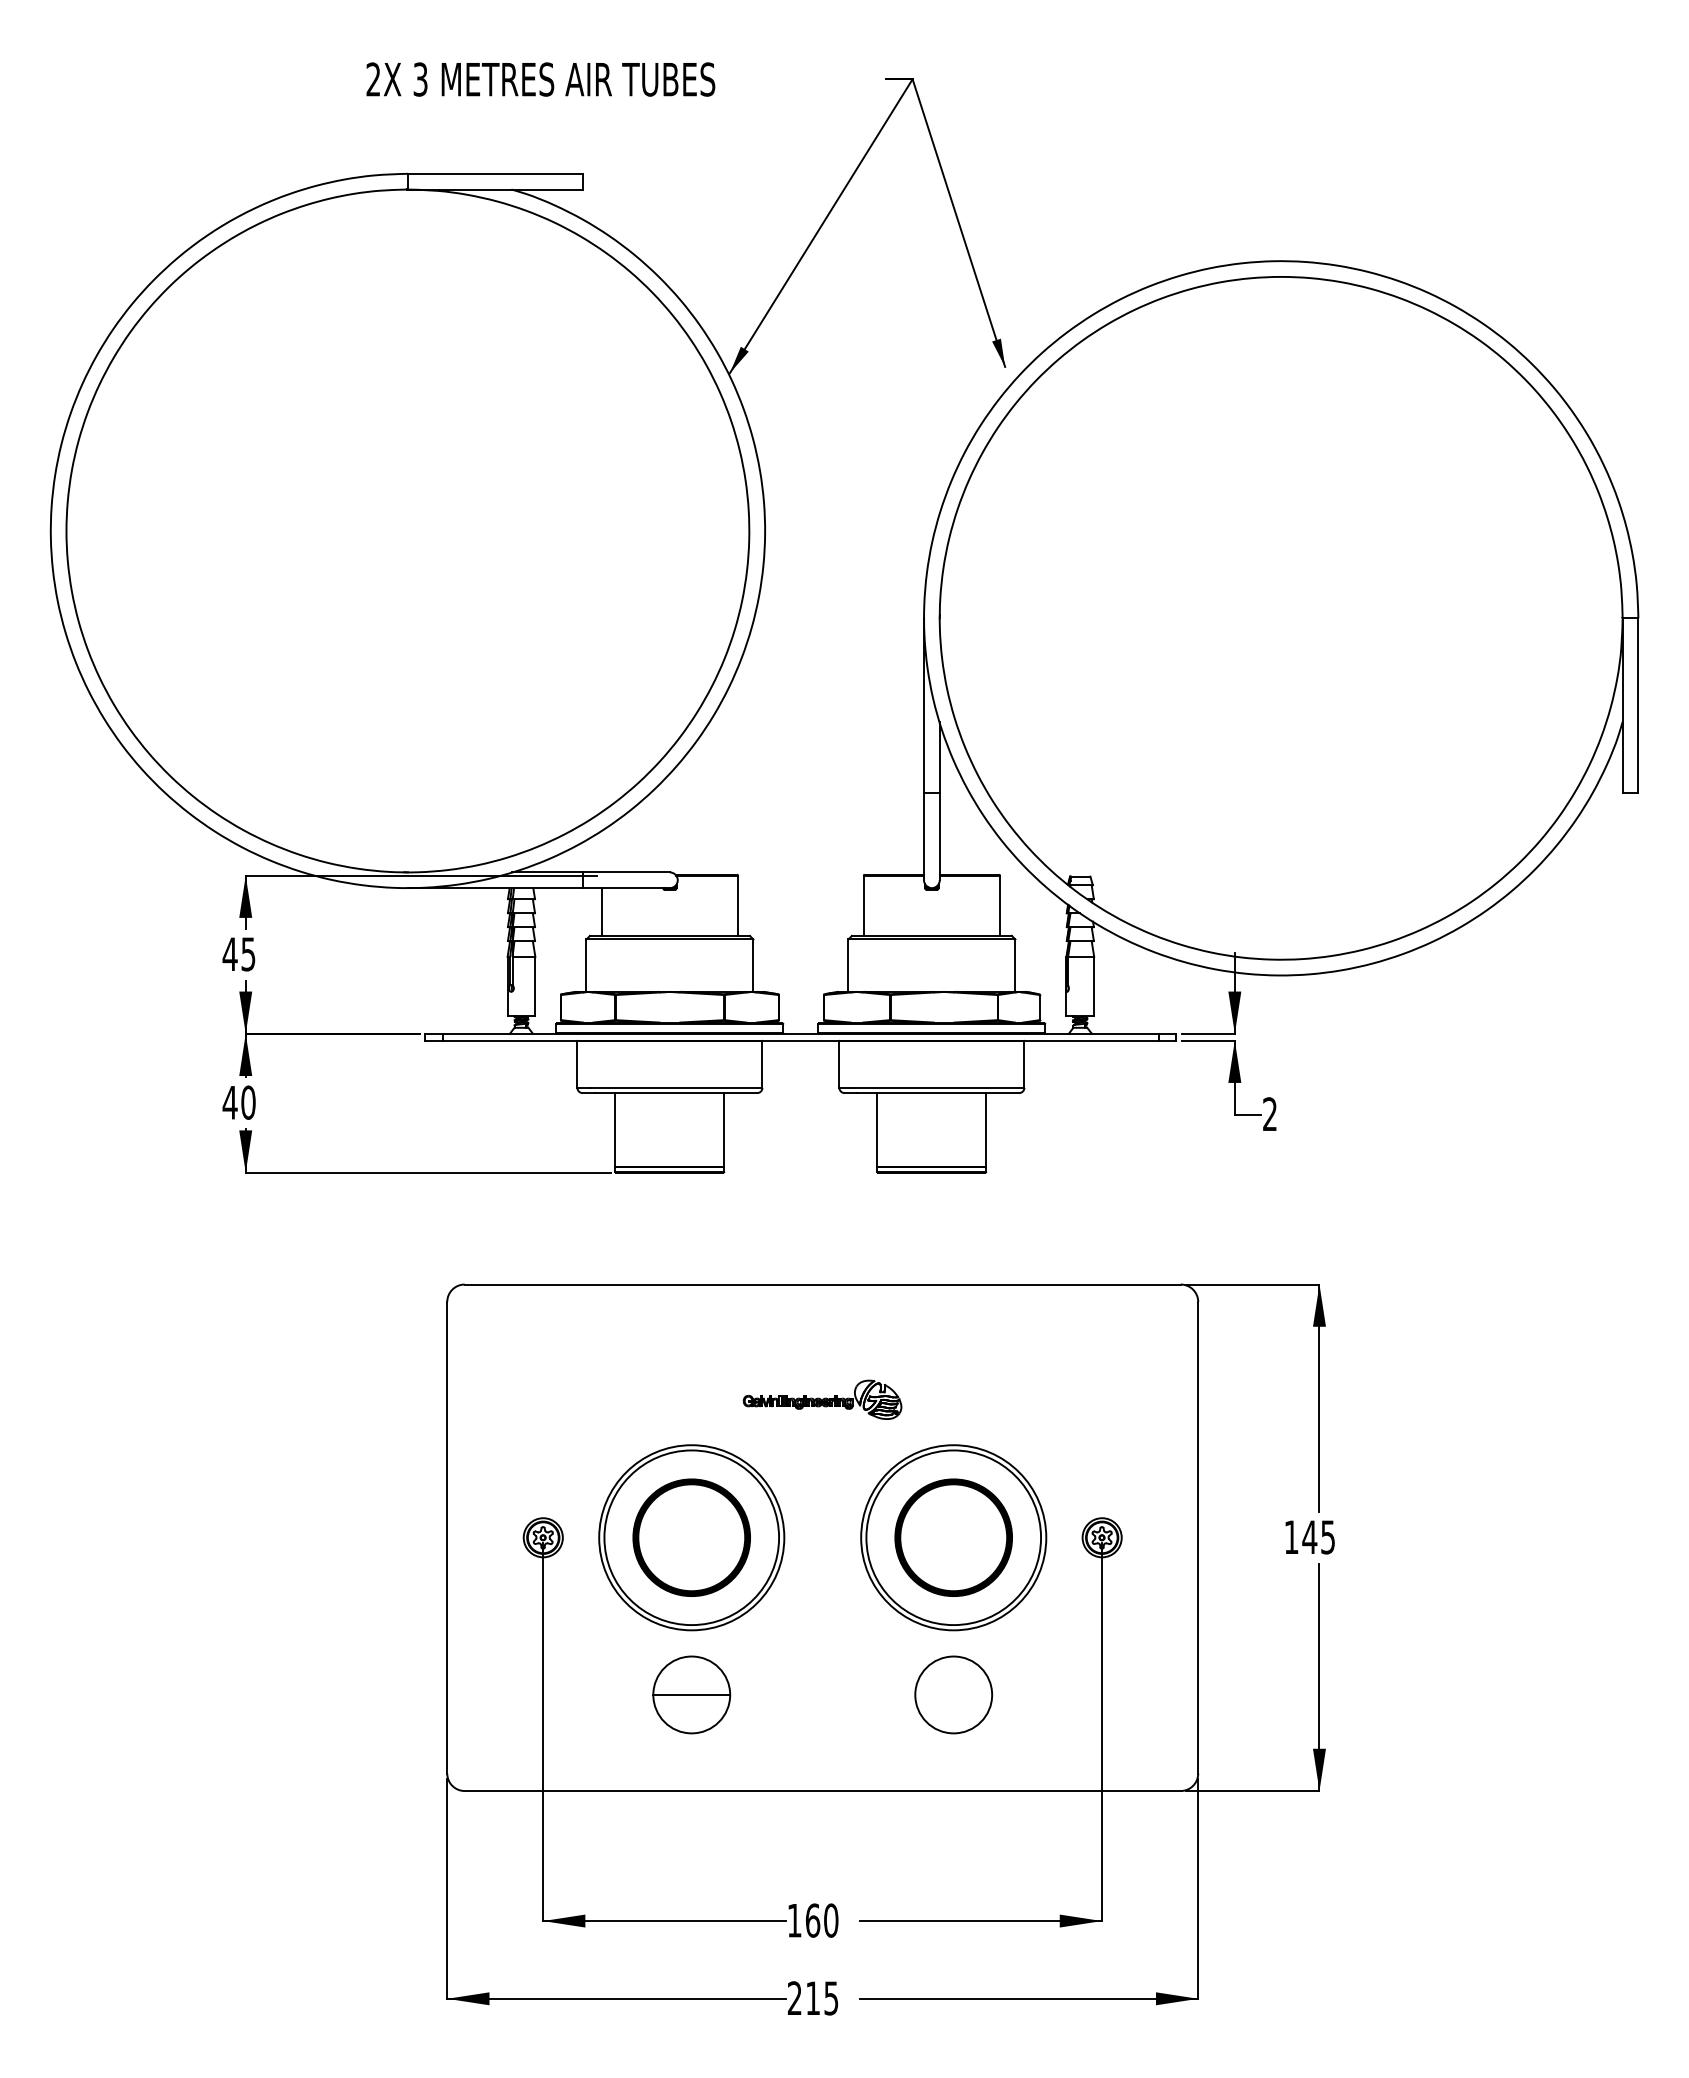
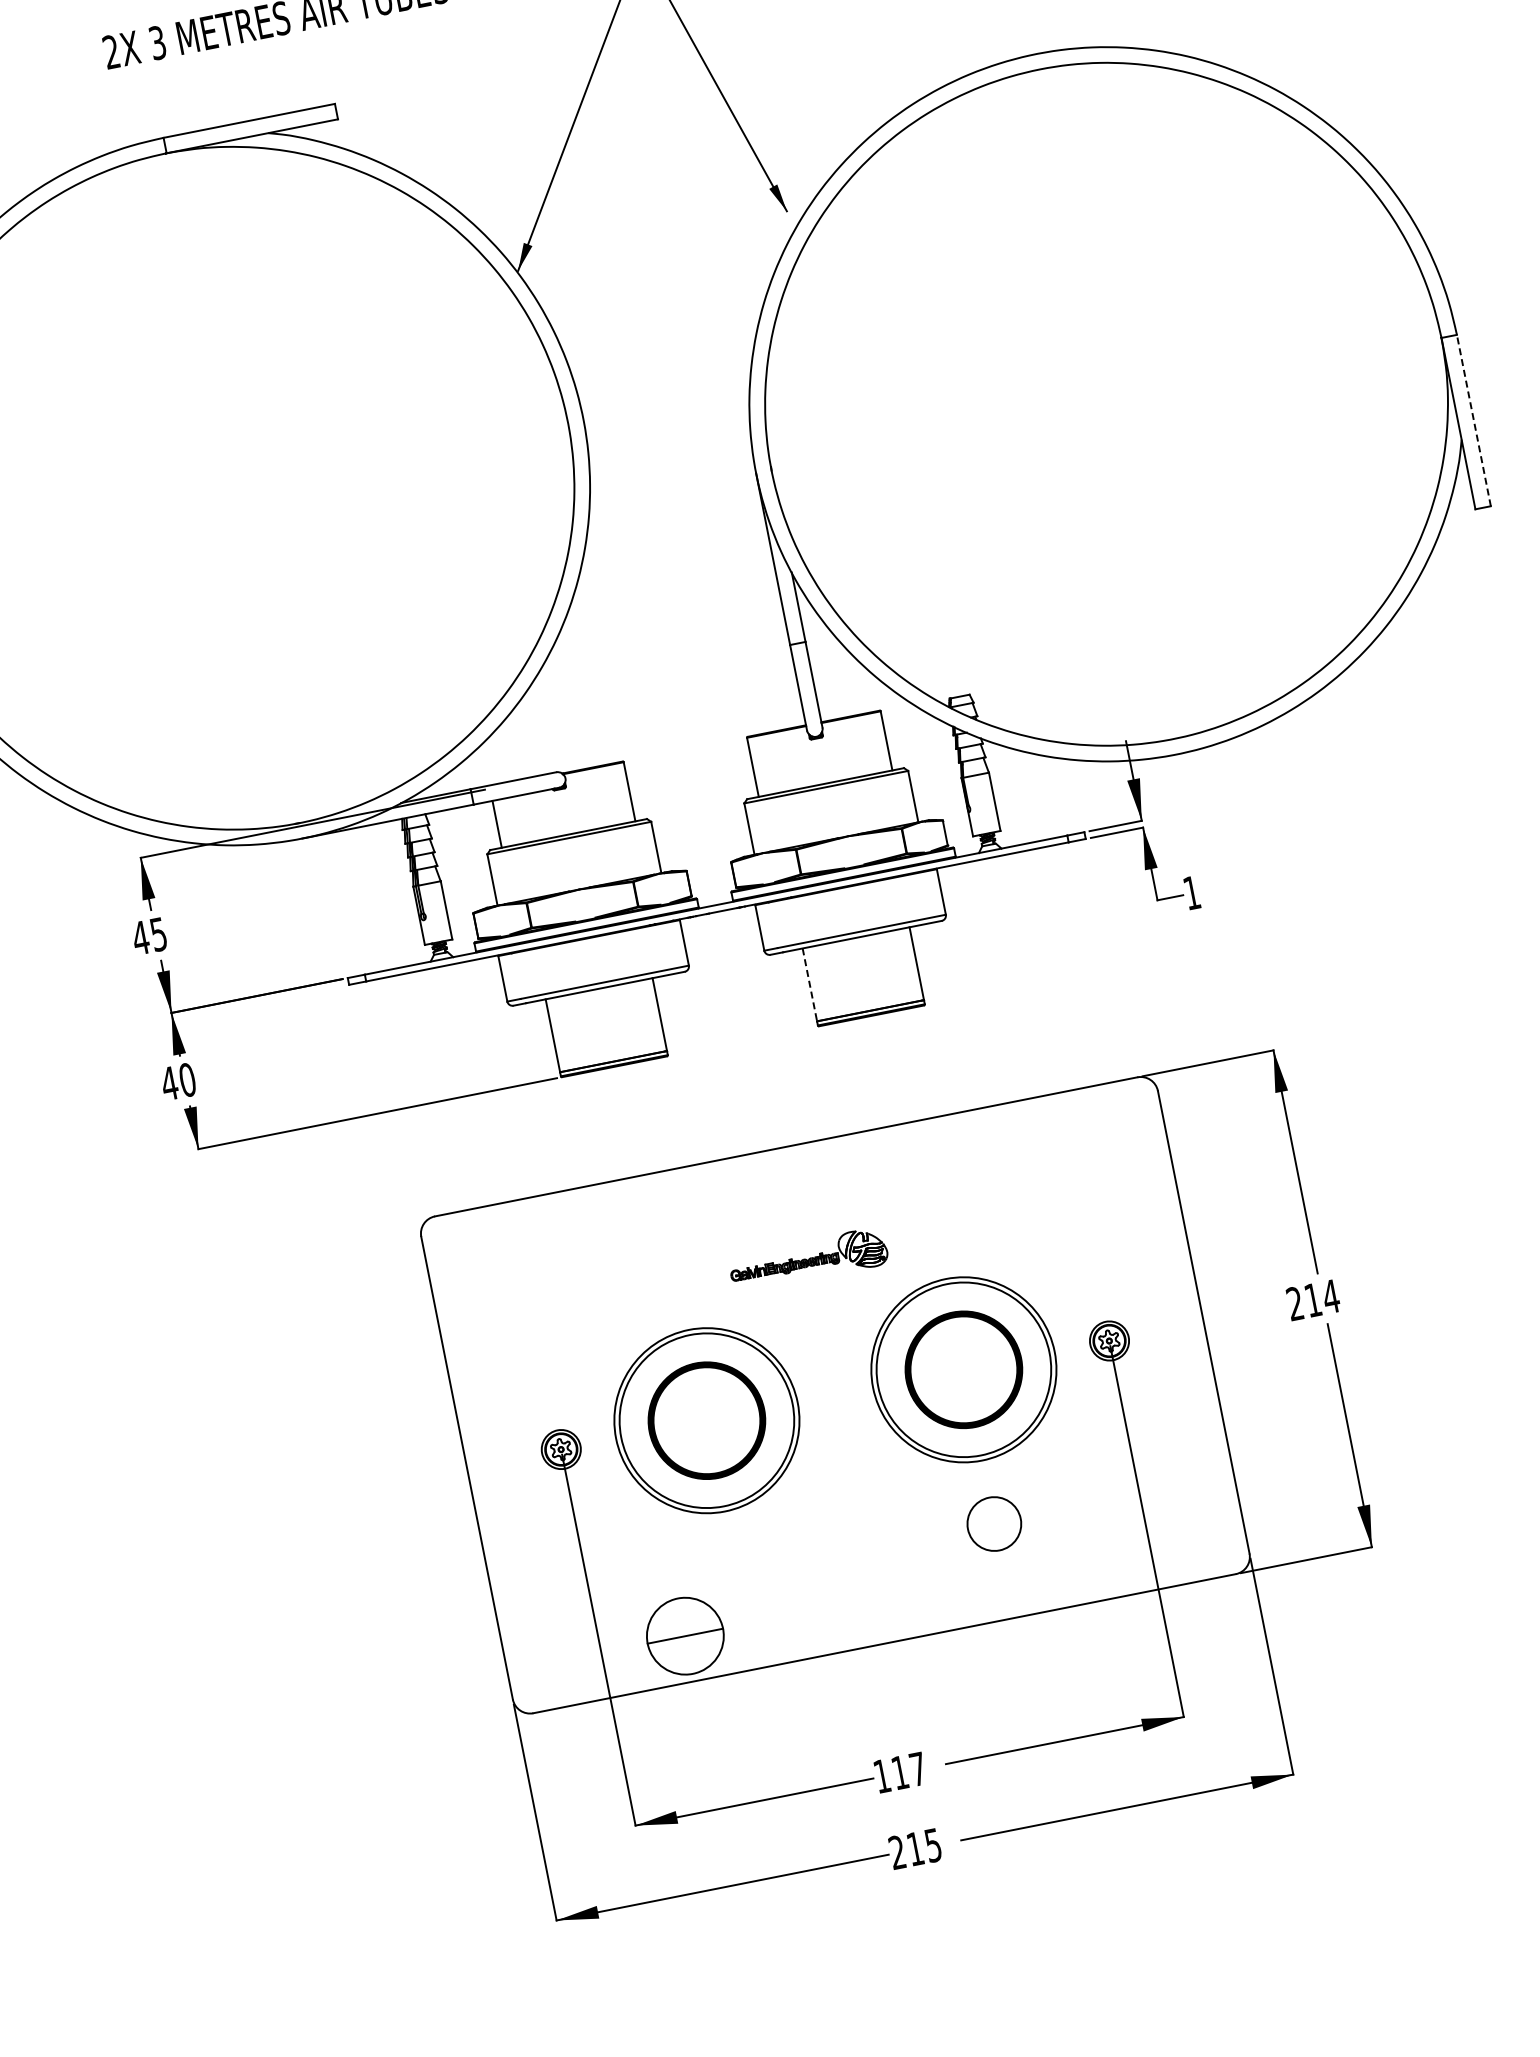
line: (1638, 705) -> (1473, 420), solid -> dashed
text: (1269, 1113) -> (1191, 892), 2 -> 1
line: (877, 1130) -> (810, 985), solid -> dashed
text: (1309, 1537) -> (1312, 1300), 145 -> 214
part: (691, 1694) -> (685, 1635), moved
circle: (953, 1694) -> (994, 1523), size x0.7
text: (822, 1920) -> (909, 1770), 160 -> 117

